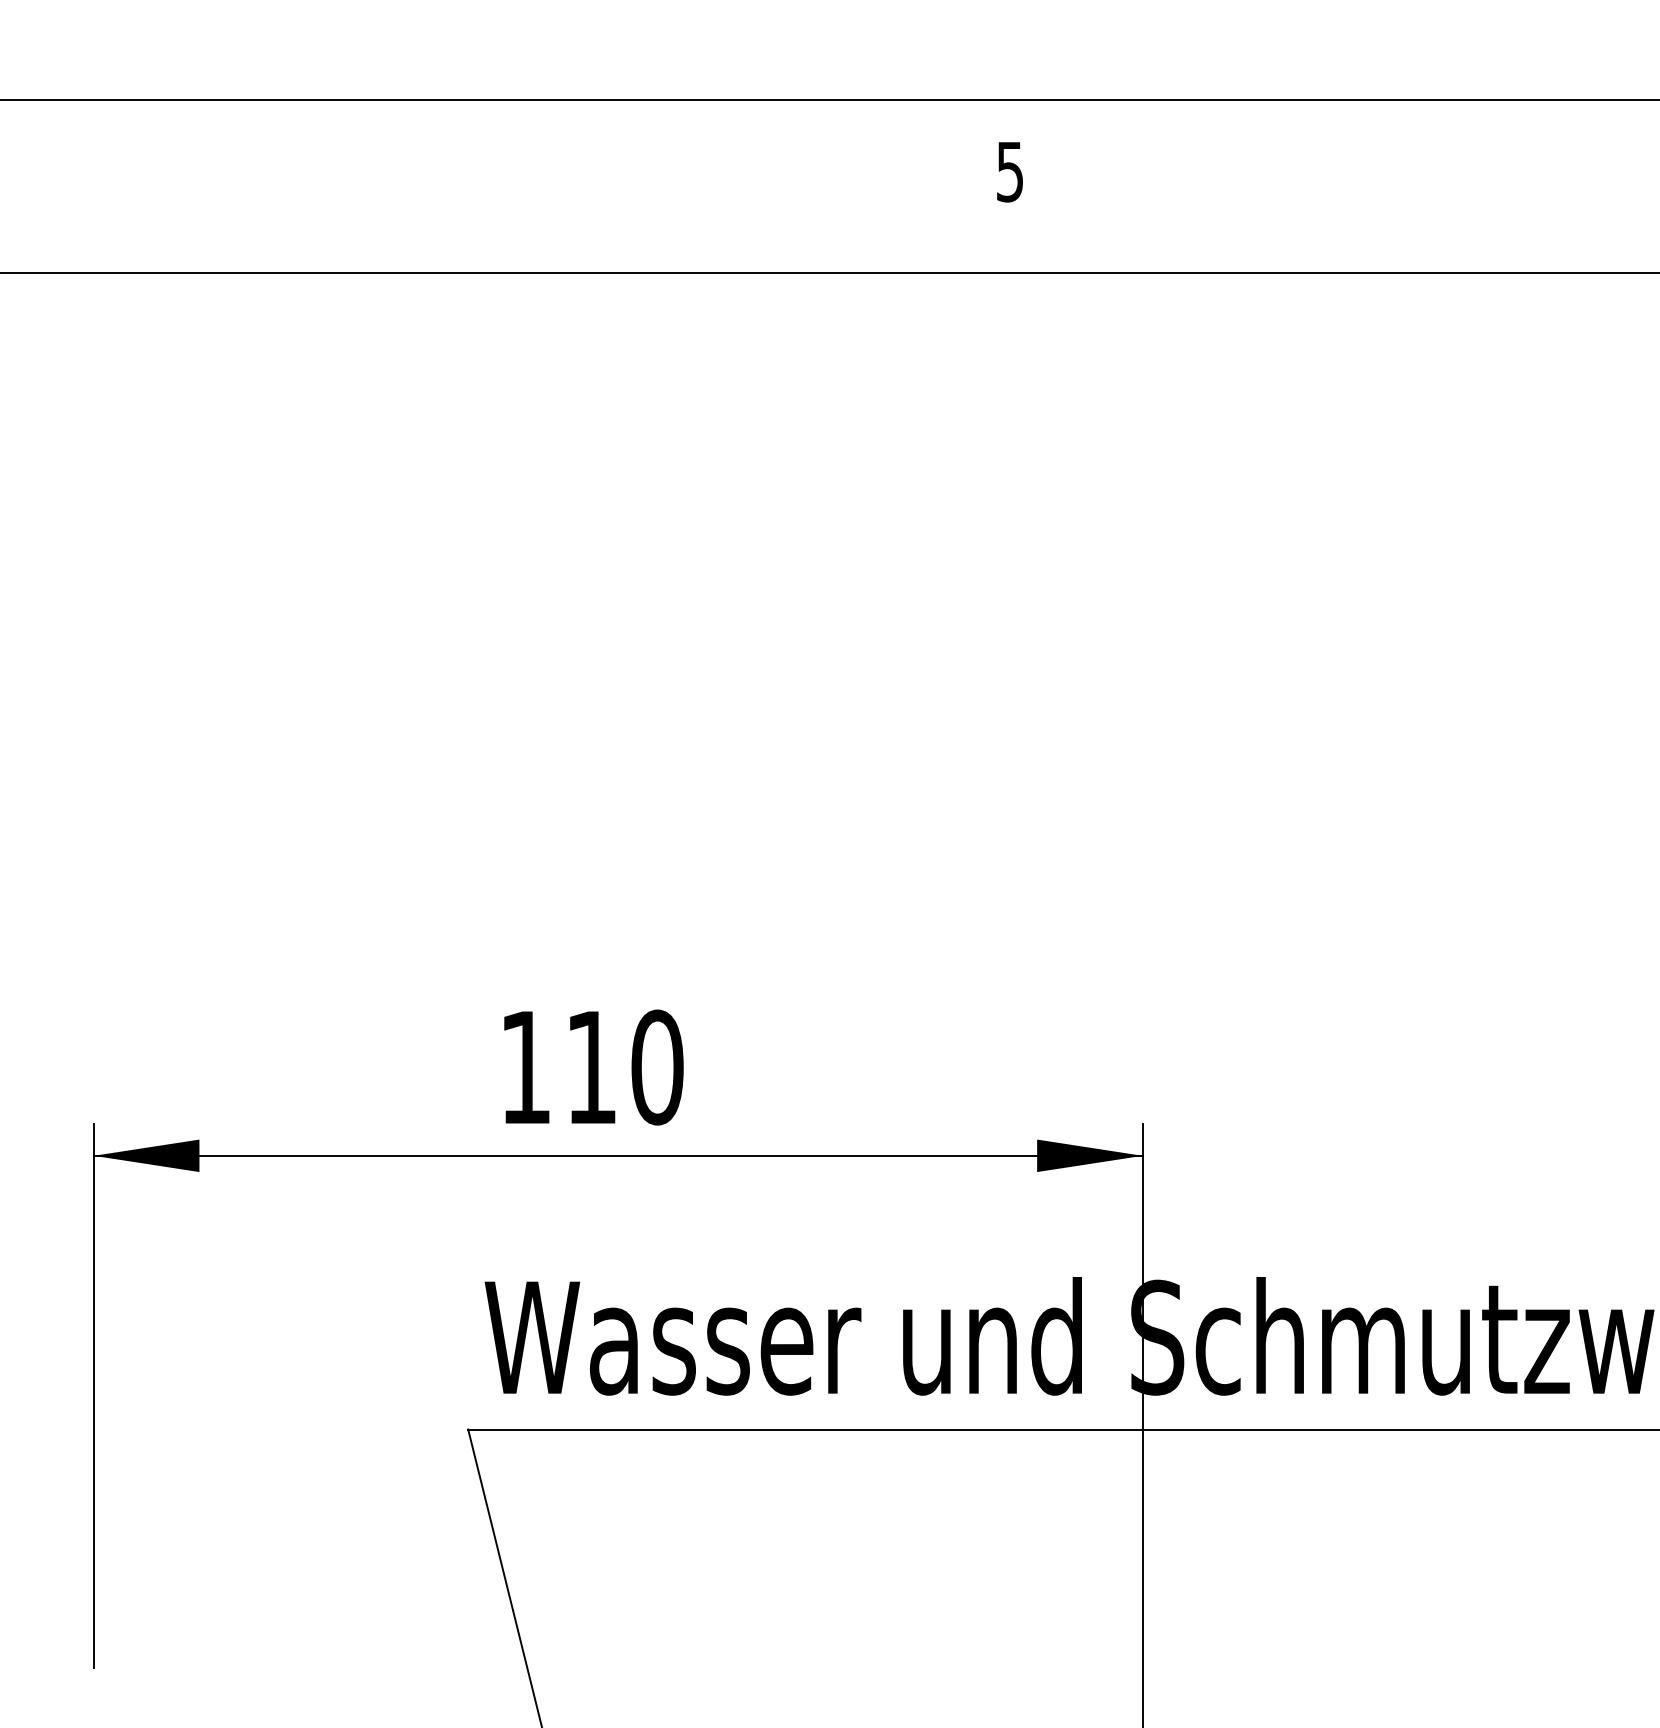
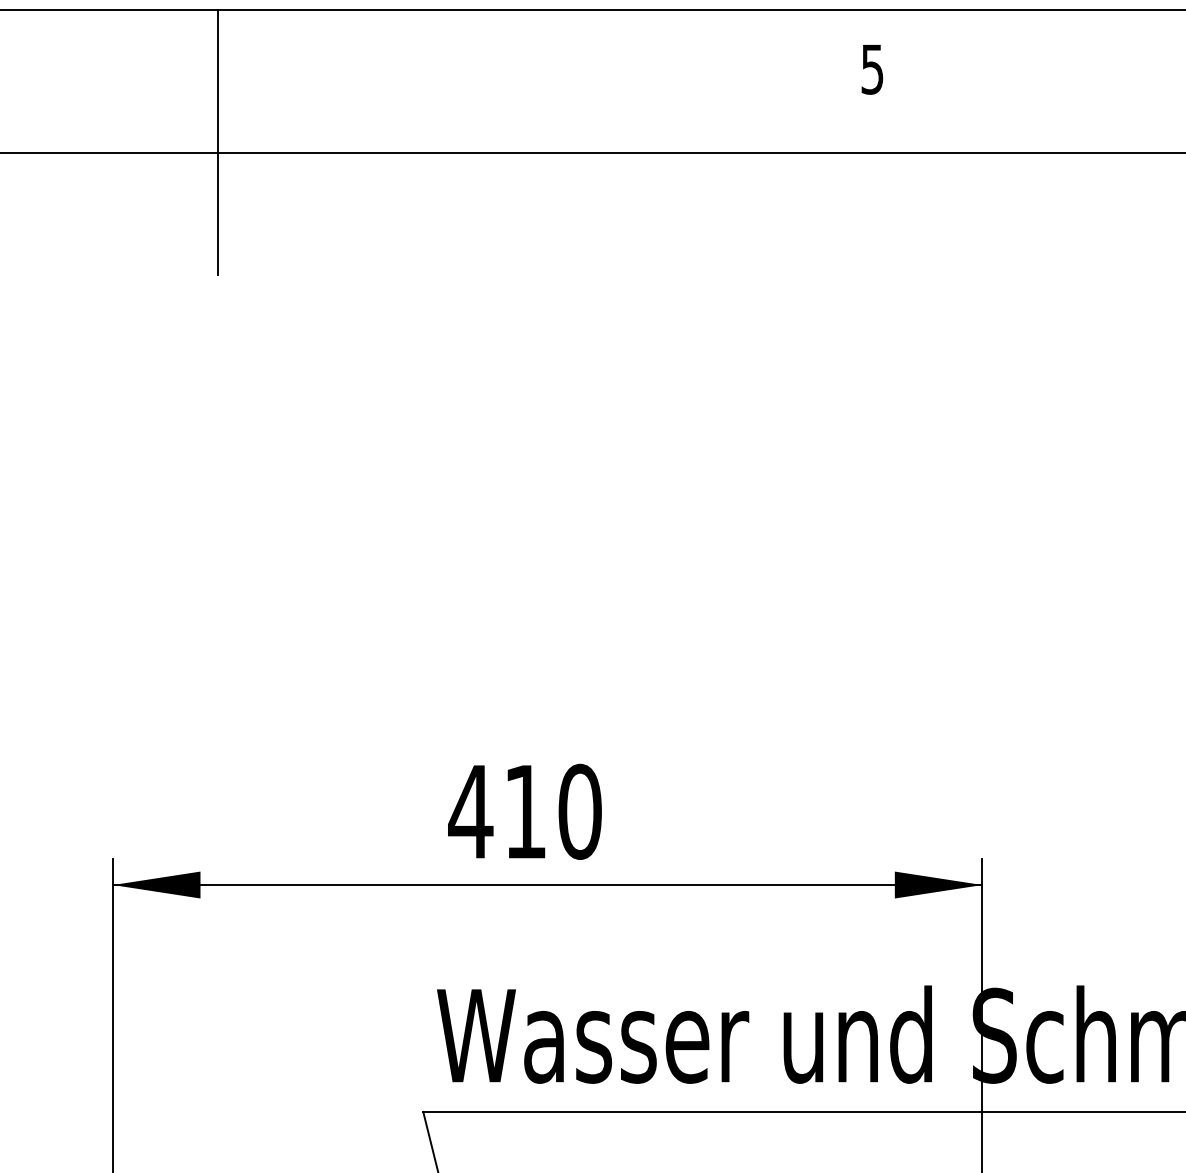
line: (220, 259) -> (217, 142), added
text: (525, 1067) -> (470, 811), 110 -> 410

